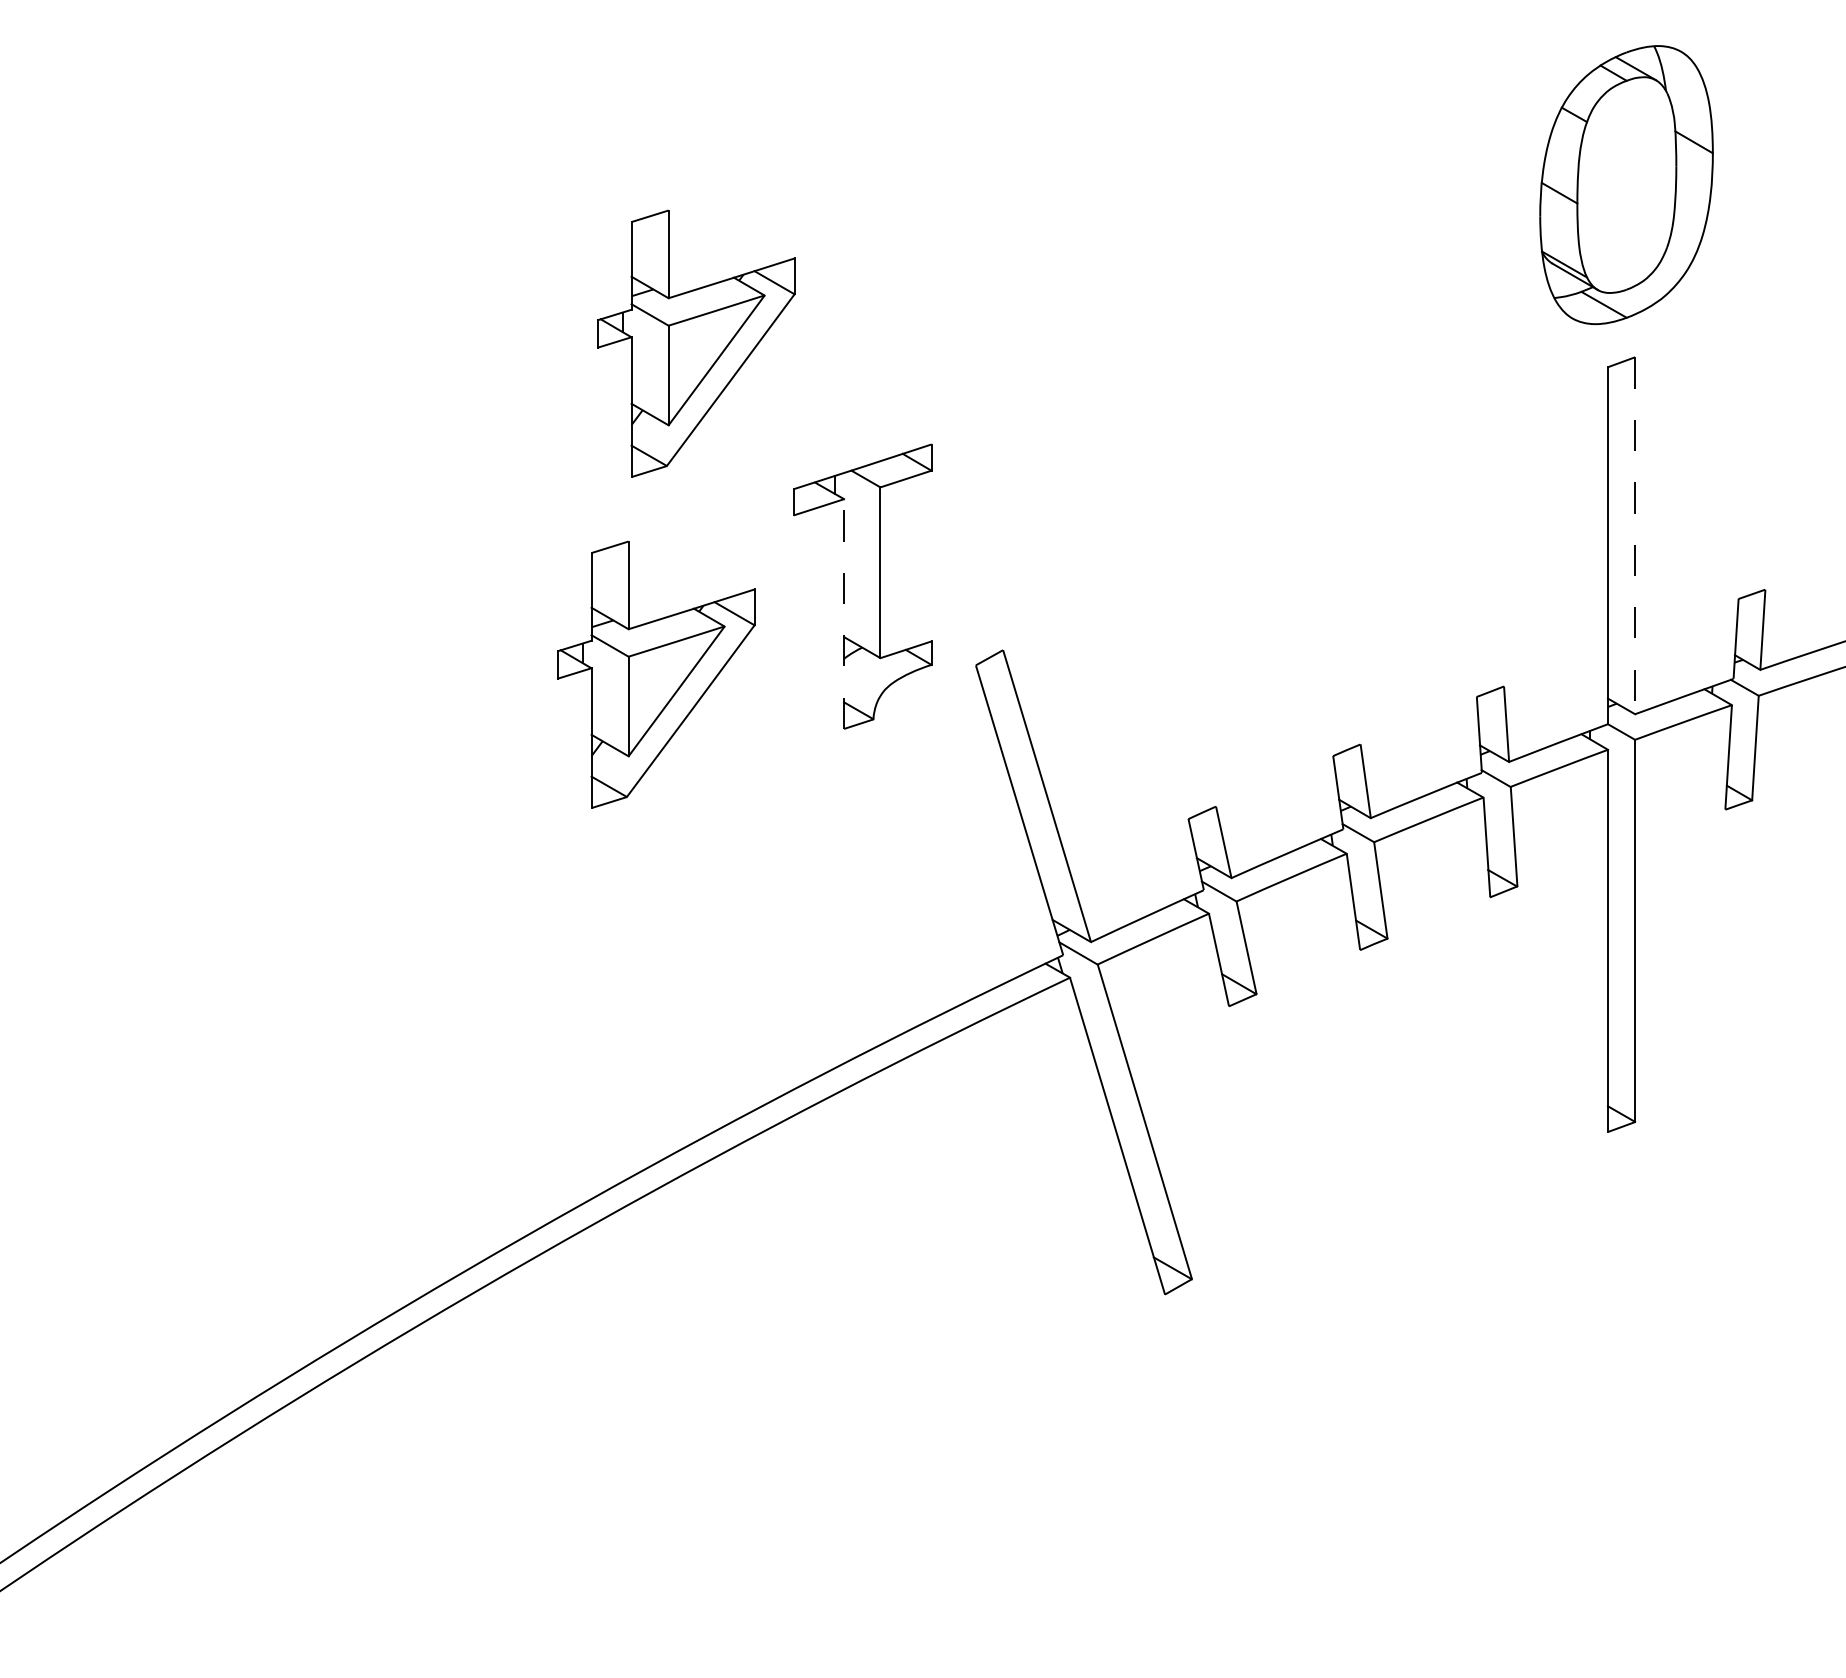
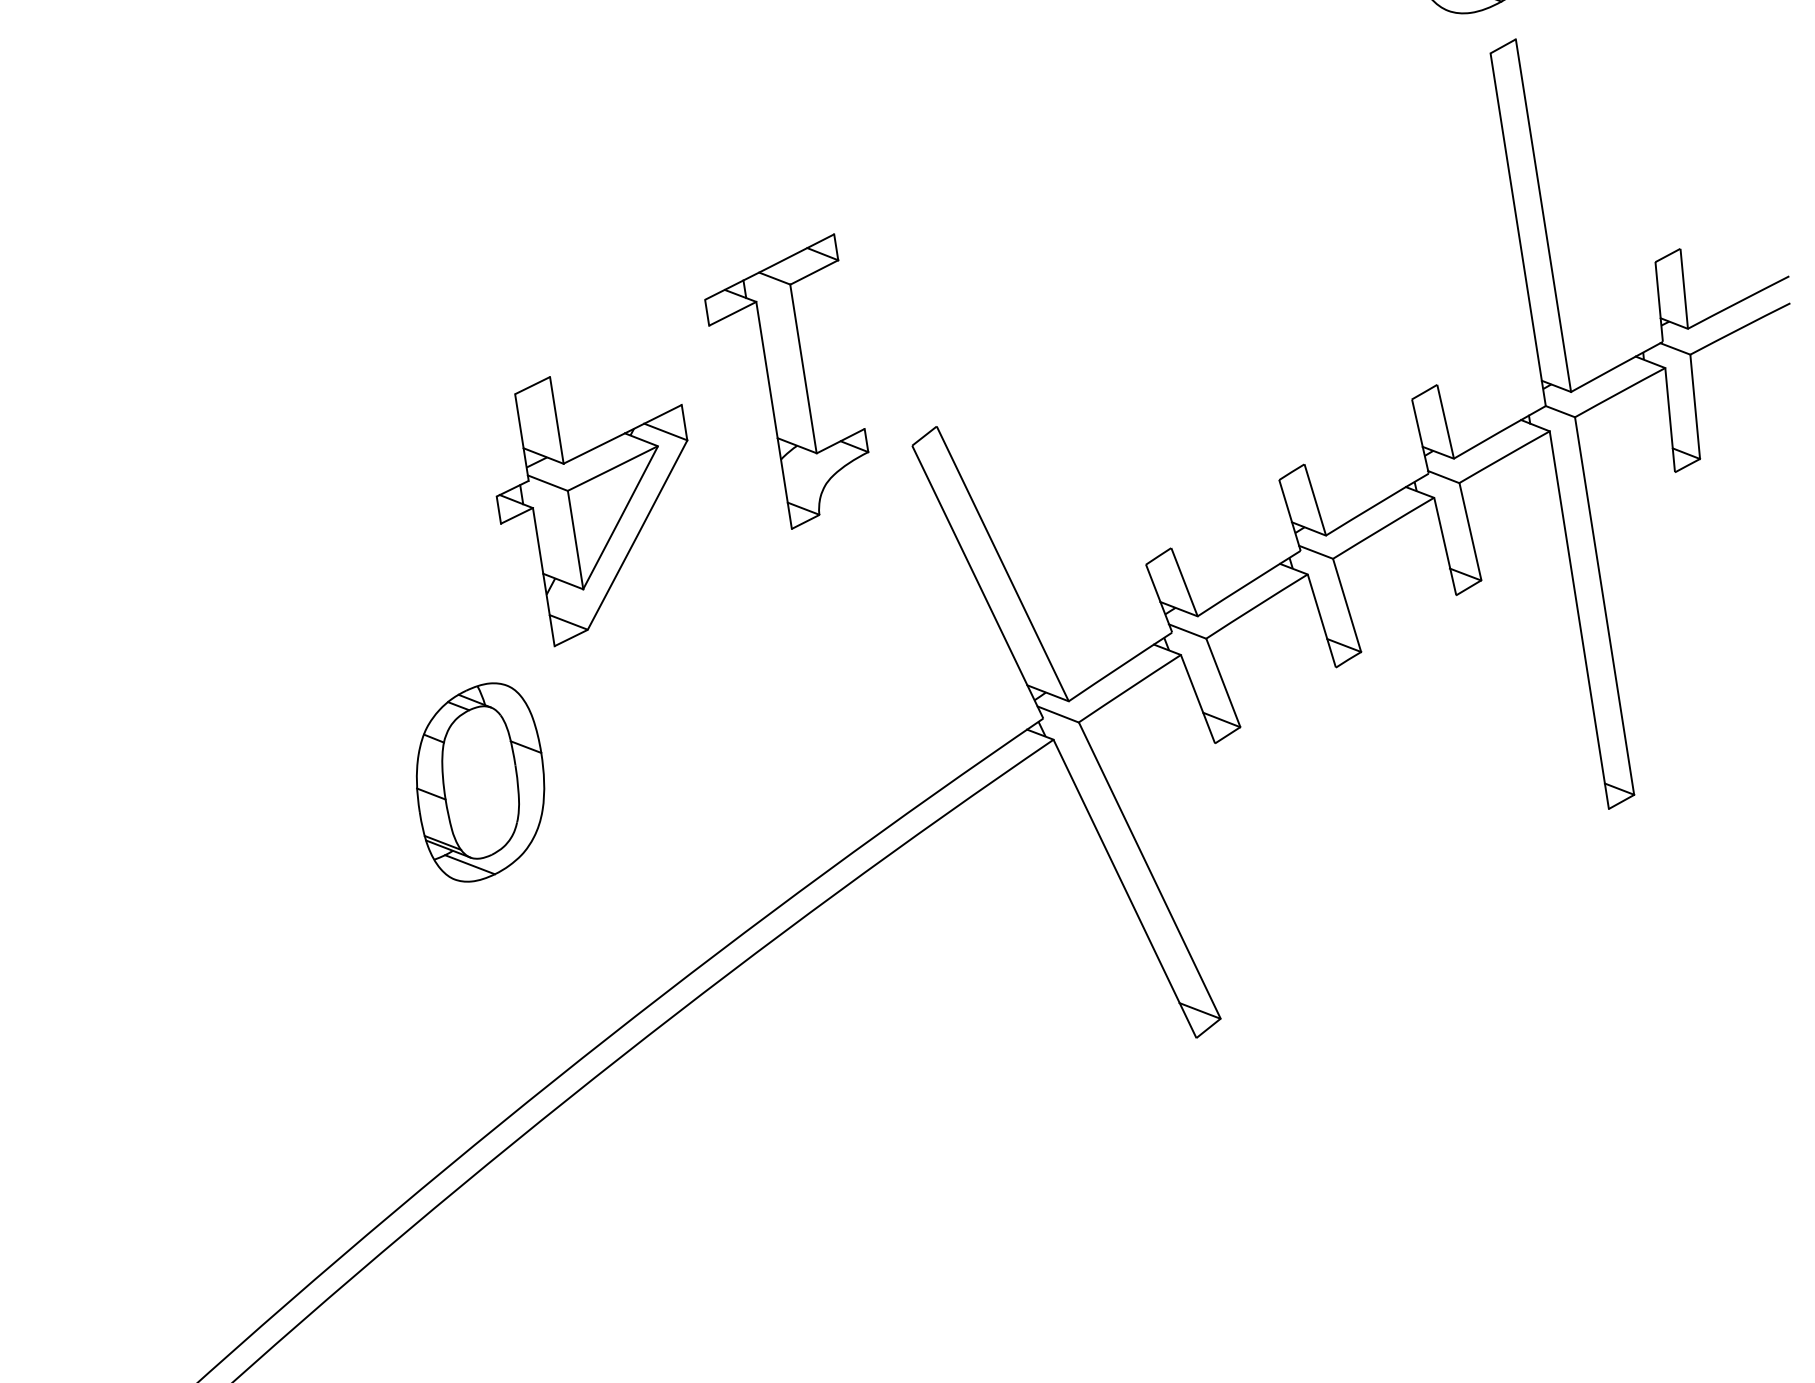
part: (696, 343) -> (586, 170), removed
line: (1635, 536) -> (1543, 216), dashed -> solid
line: (844, 614) -> (774, 415), dashed -> solid
part: (496, 930) -> (479, 781), added

